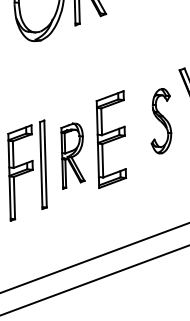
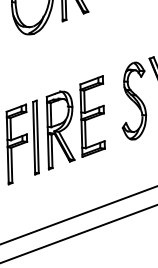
part: (161, 121) -> (134, 101), size x1.43
part: (72, 155) -> (60, 129), size x1.43

